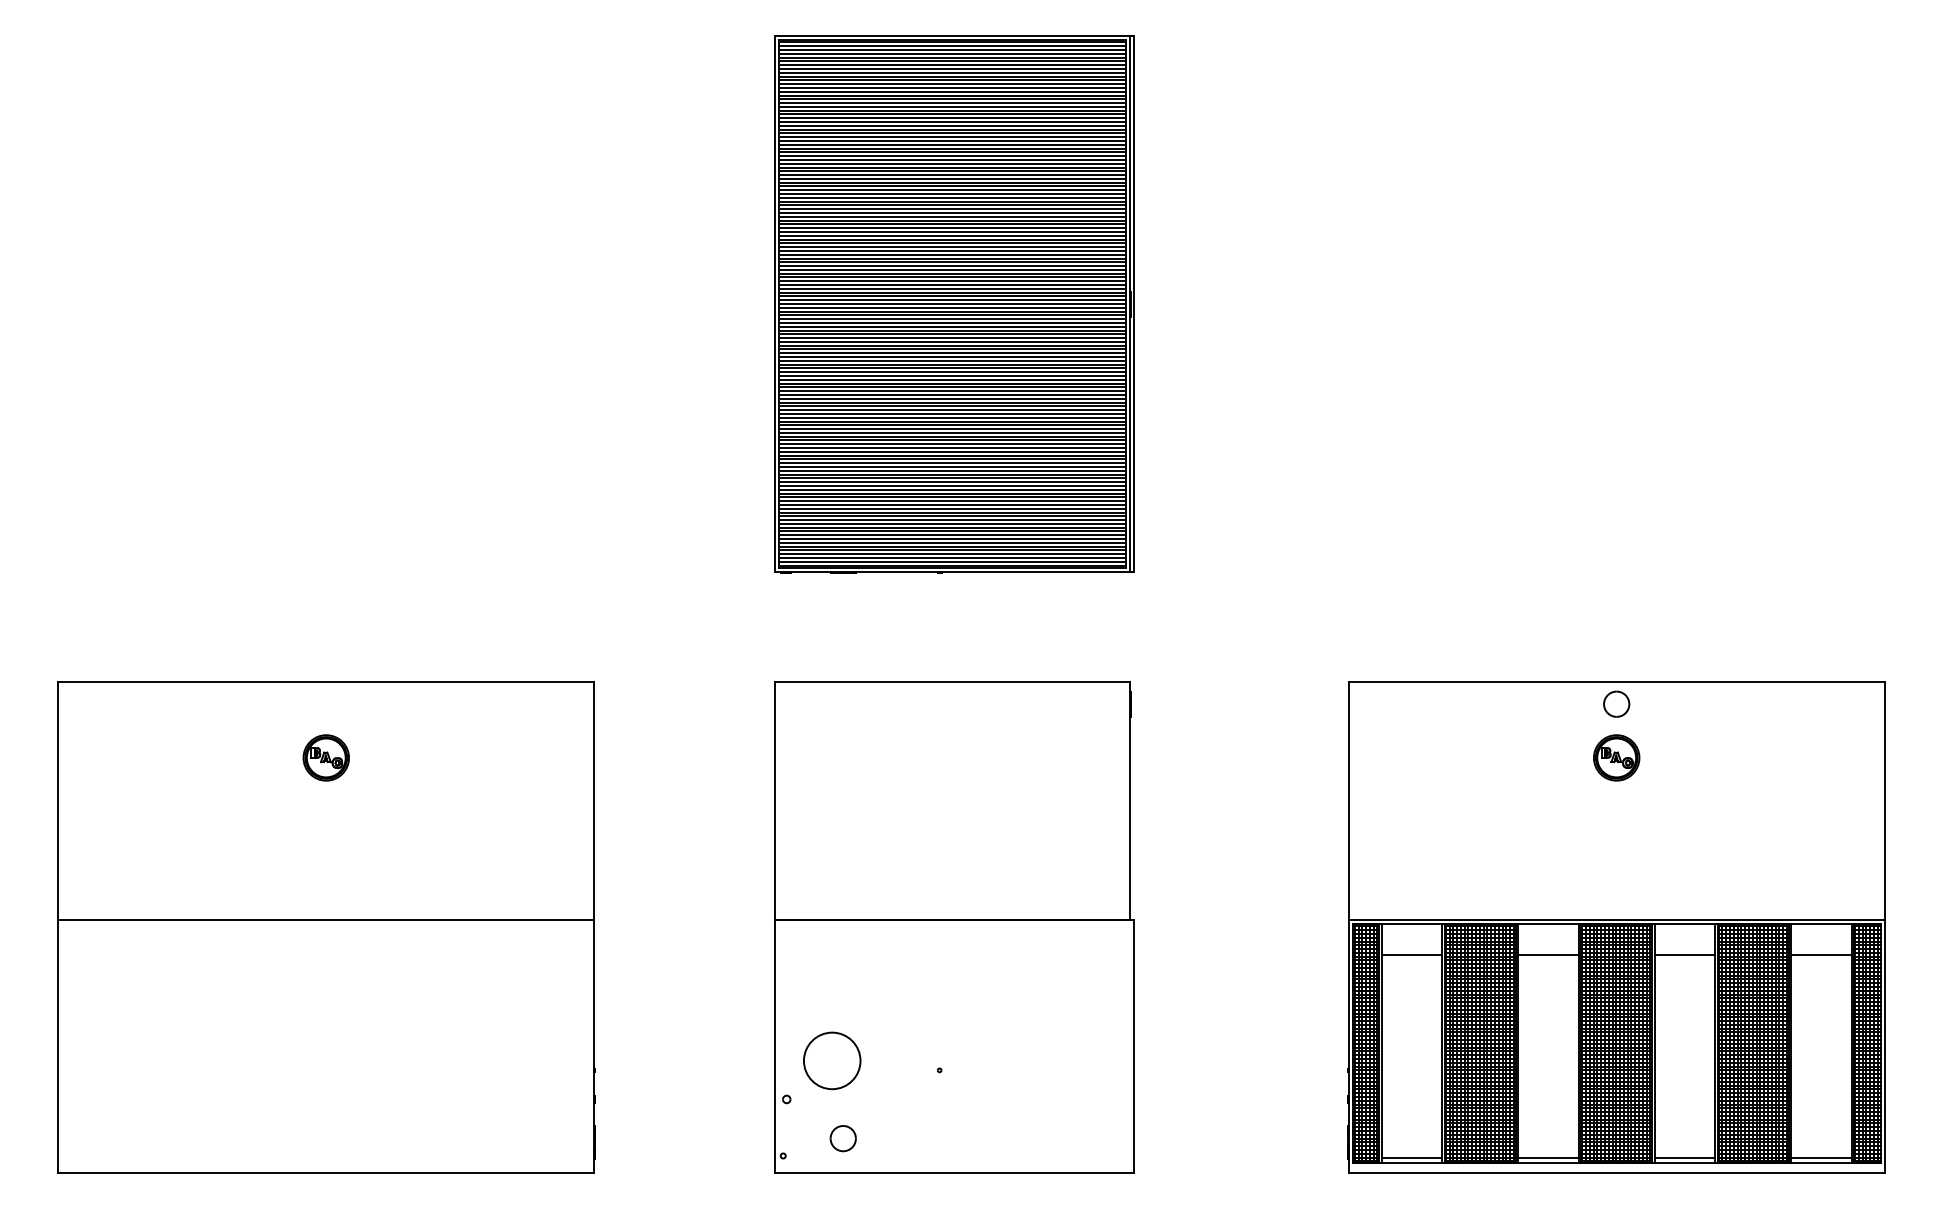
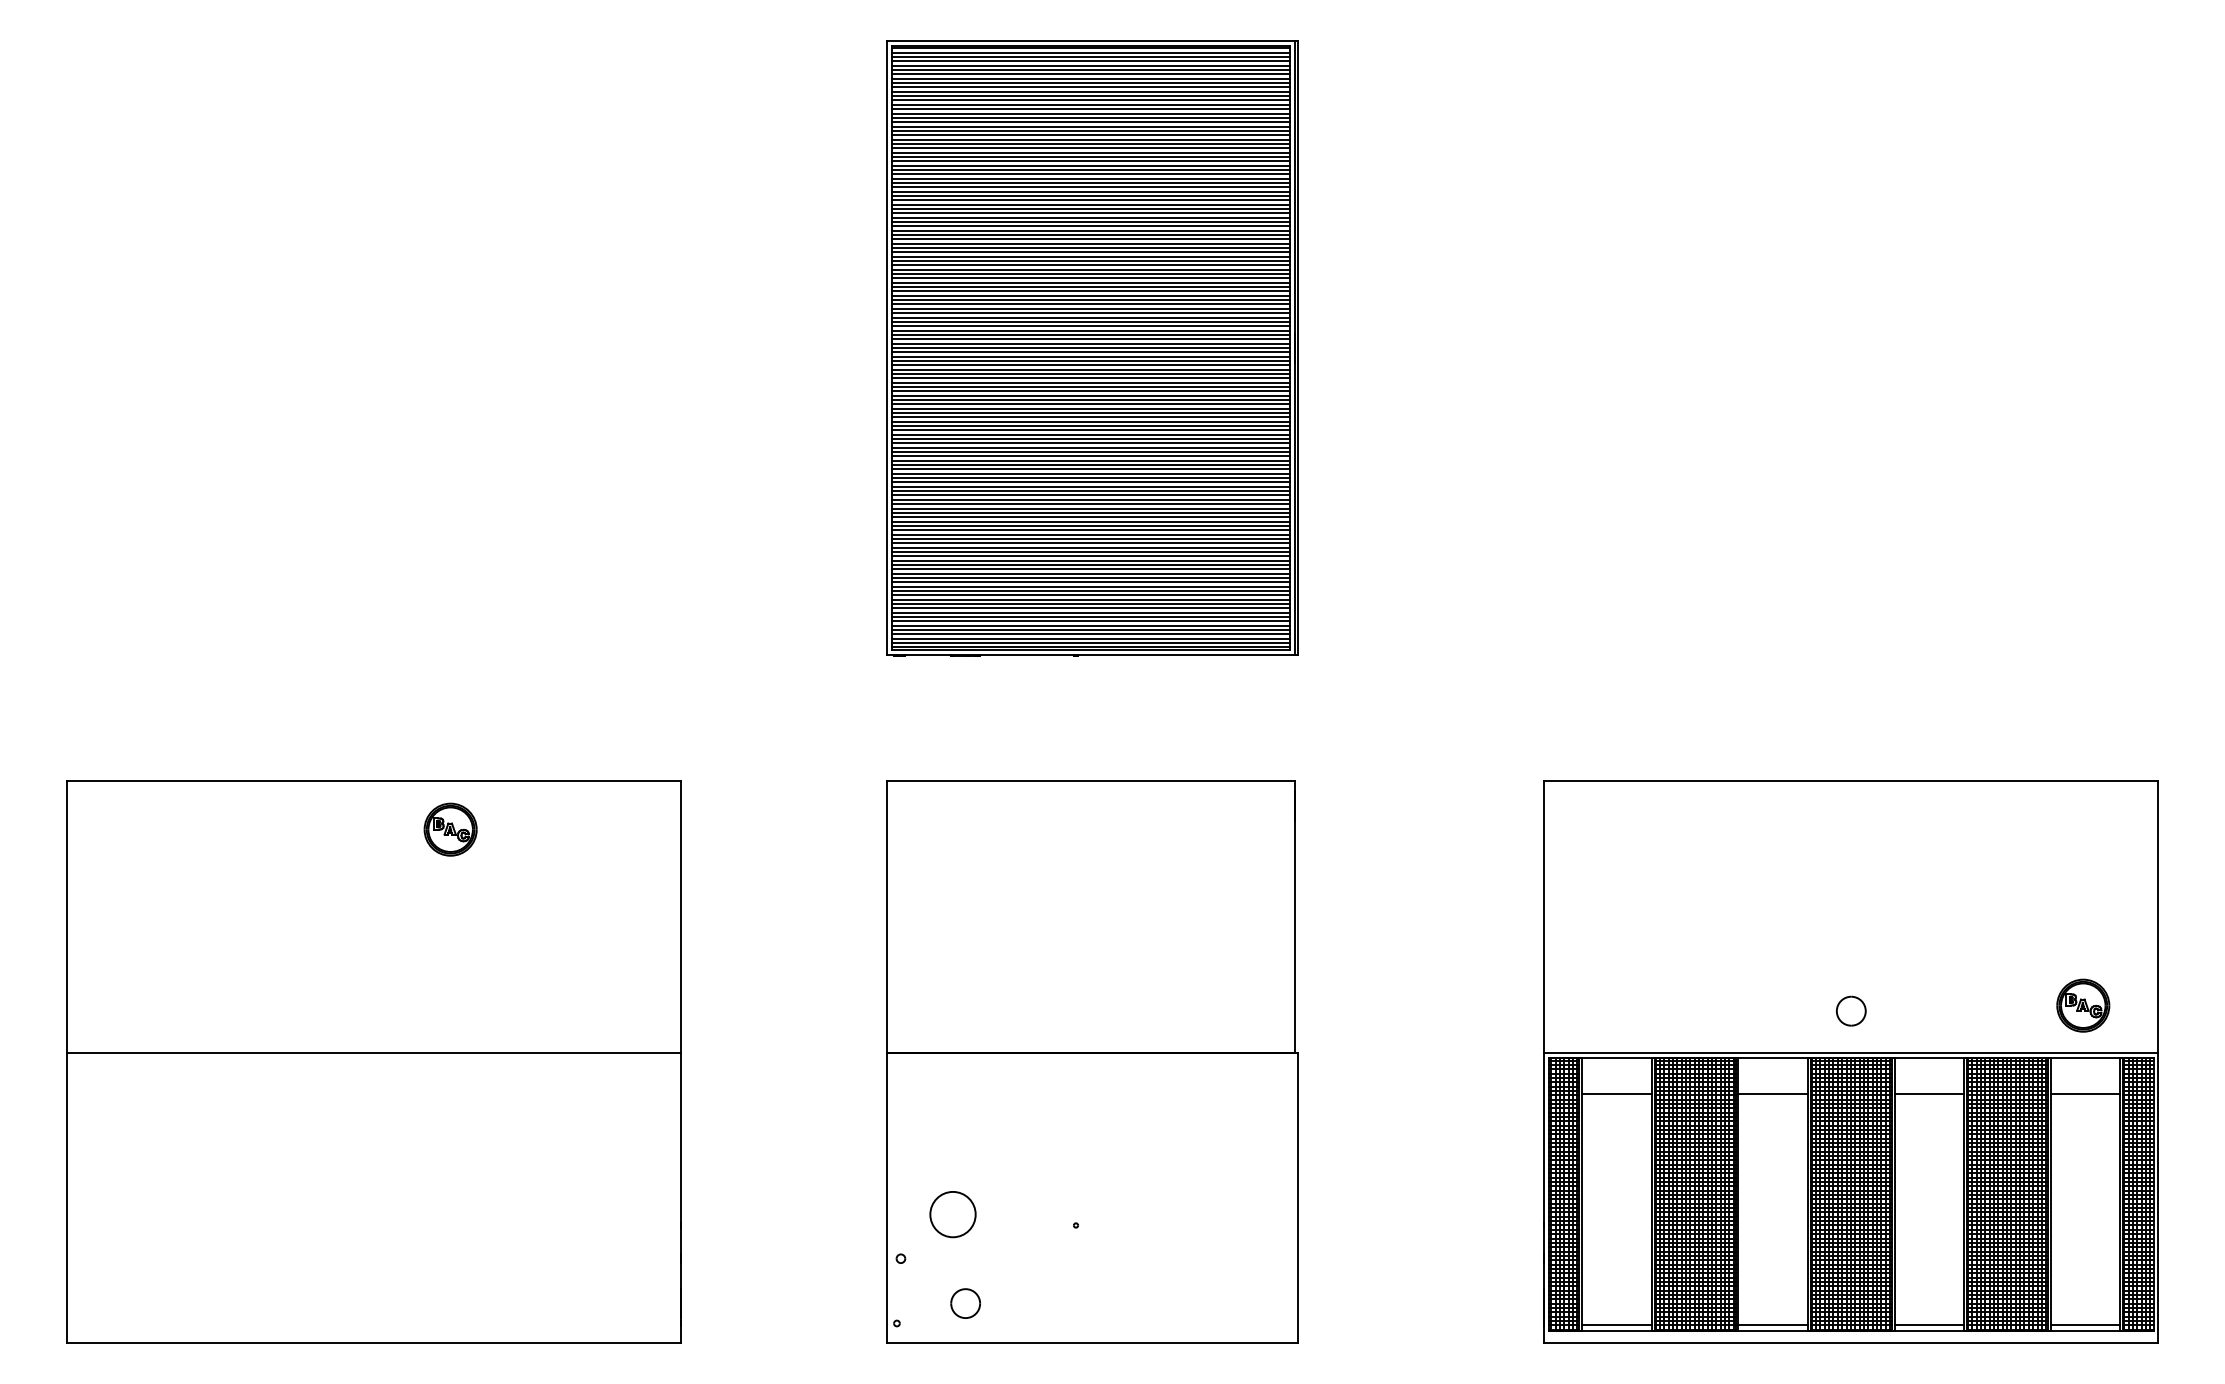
part: (1616, 703) -> (1851, 1010), moved
part: (326, 757) -> (450, 829), moved
part: (1616, 757) -> (2083, 1005), moved
circle: (831, 1060) -> (952, 1214), size x0.7

